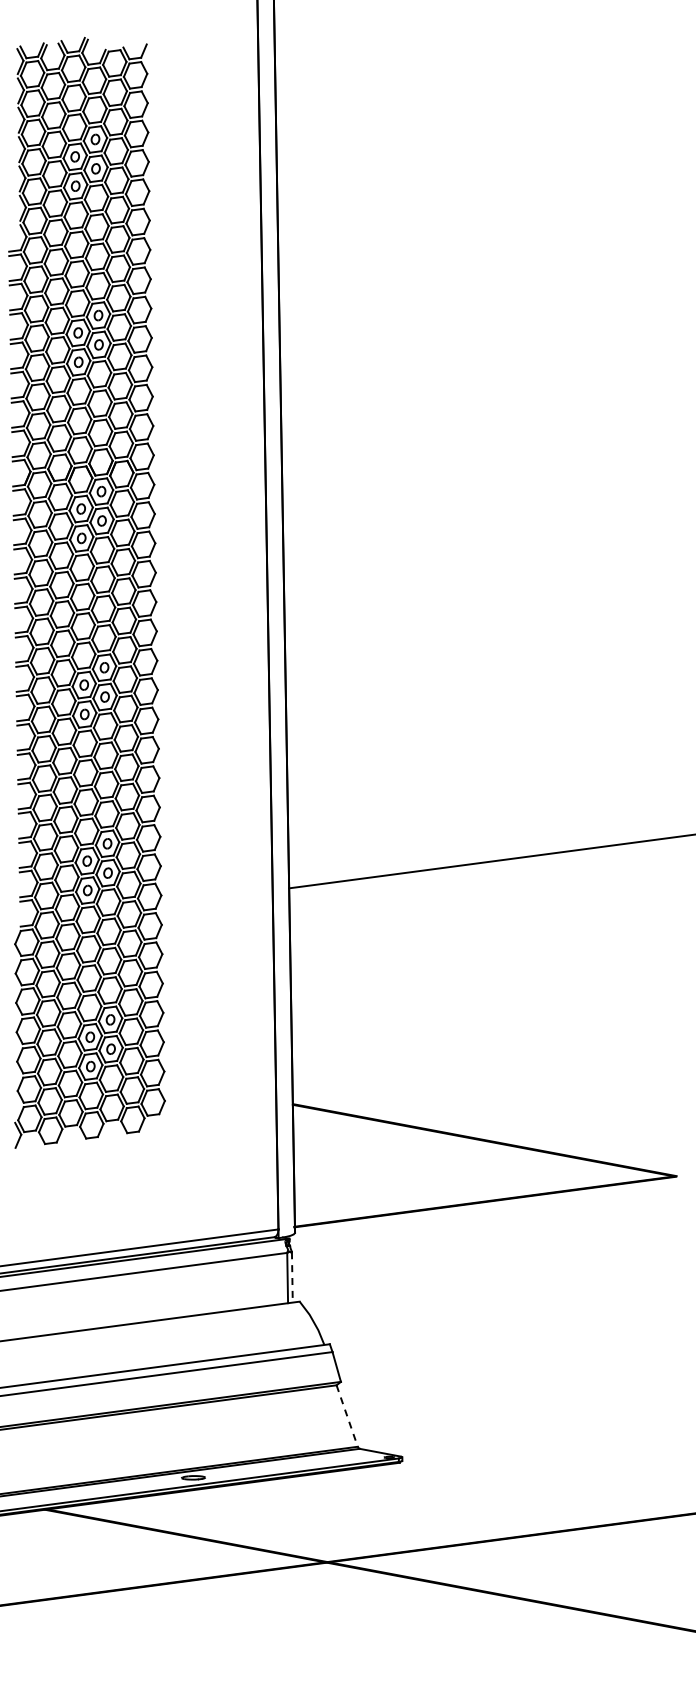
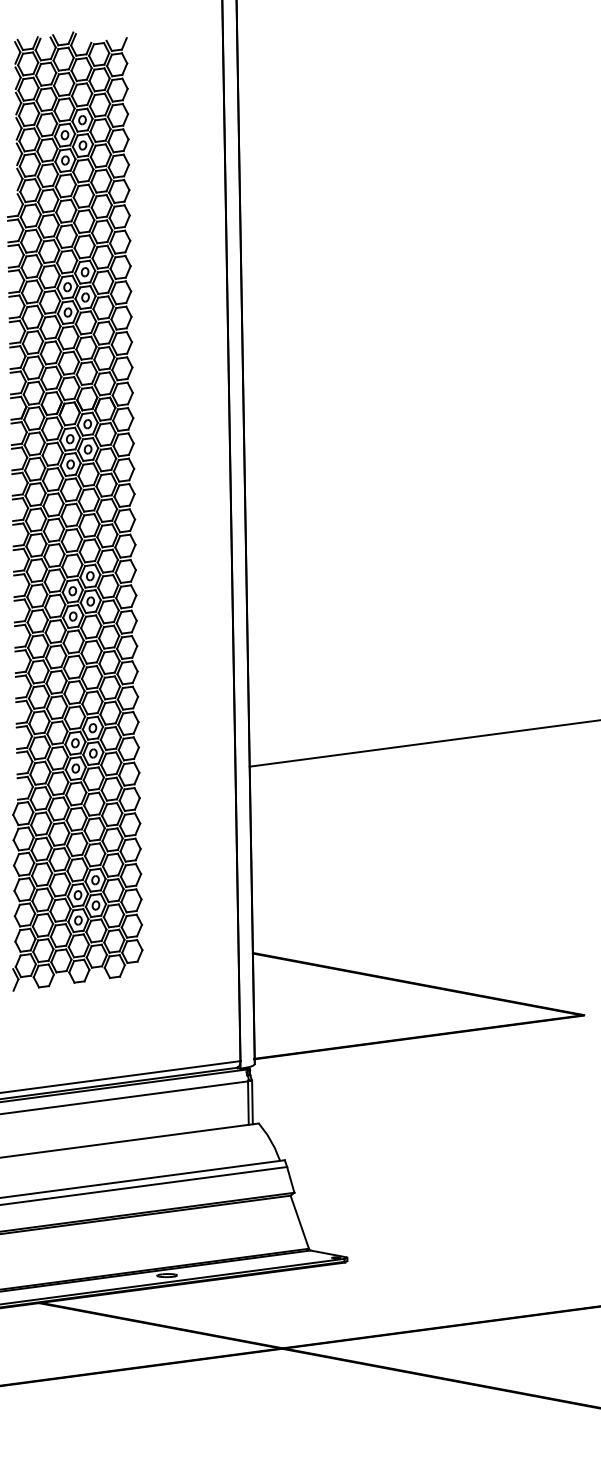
line: (292, 1277) -> (252, 1102), dashed -> solid
line: (347, 1416) -> (300, 1222), dashed -> solid

